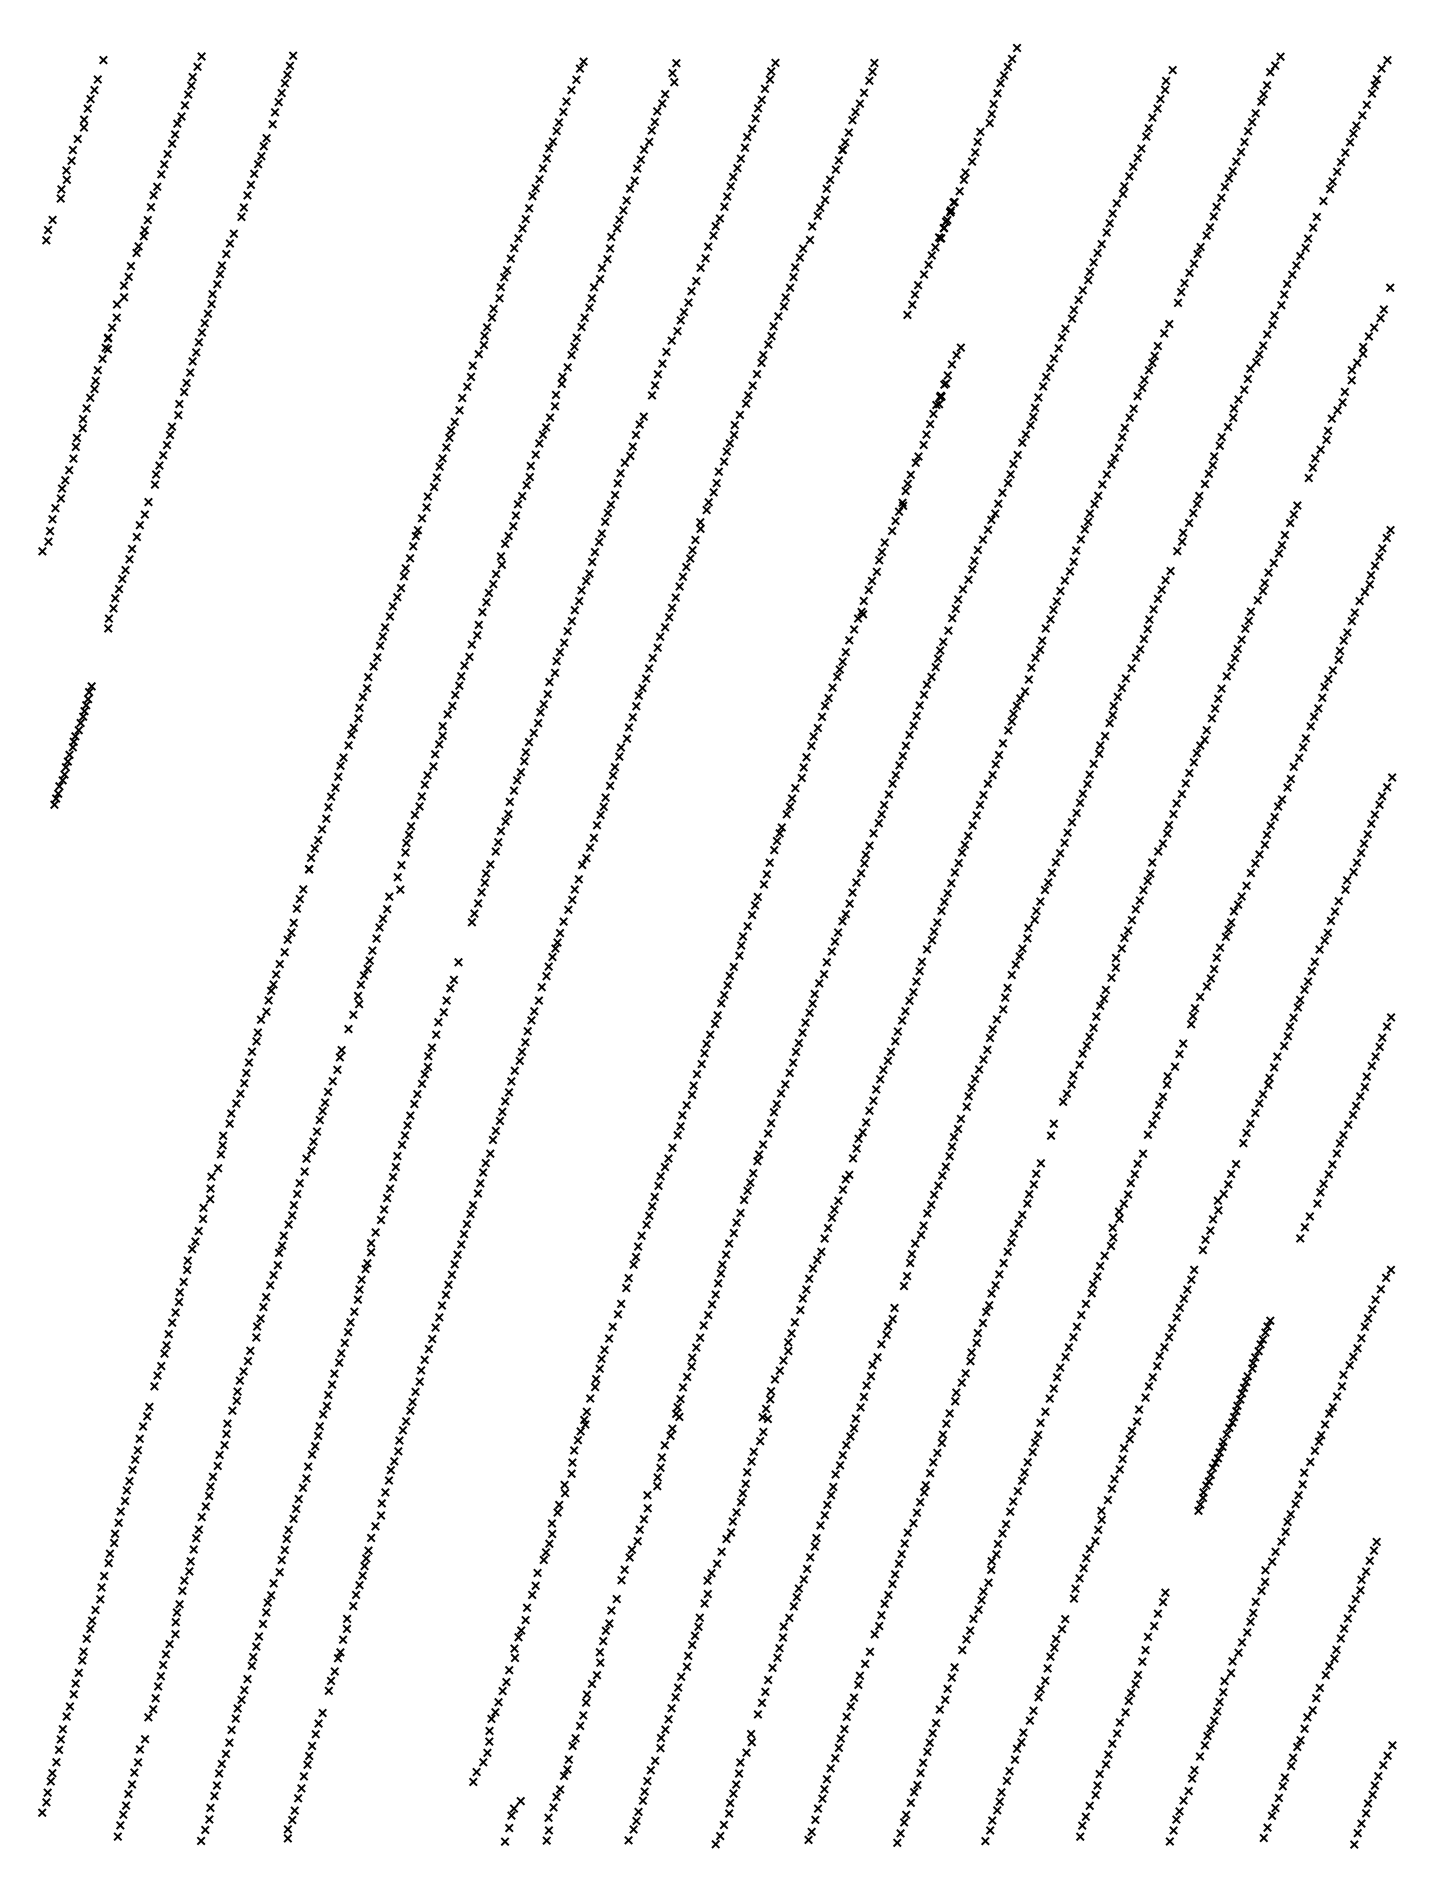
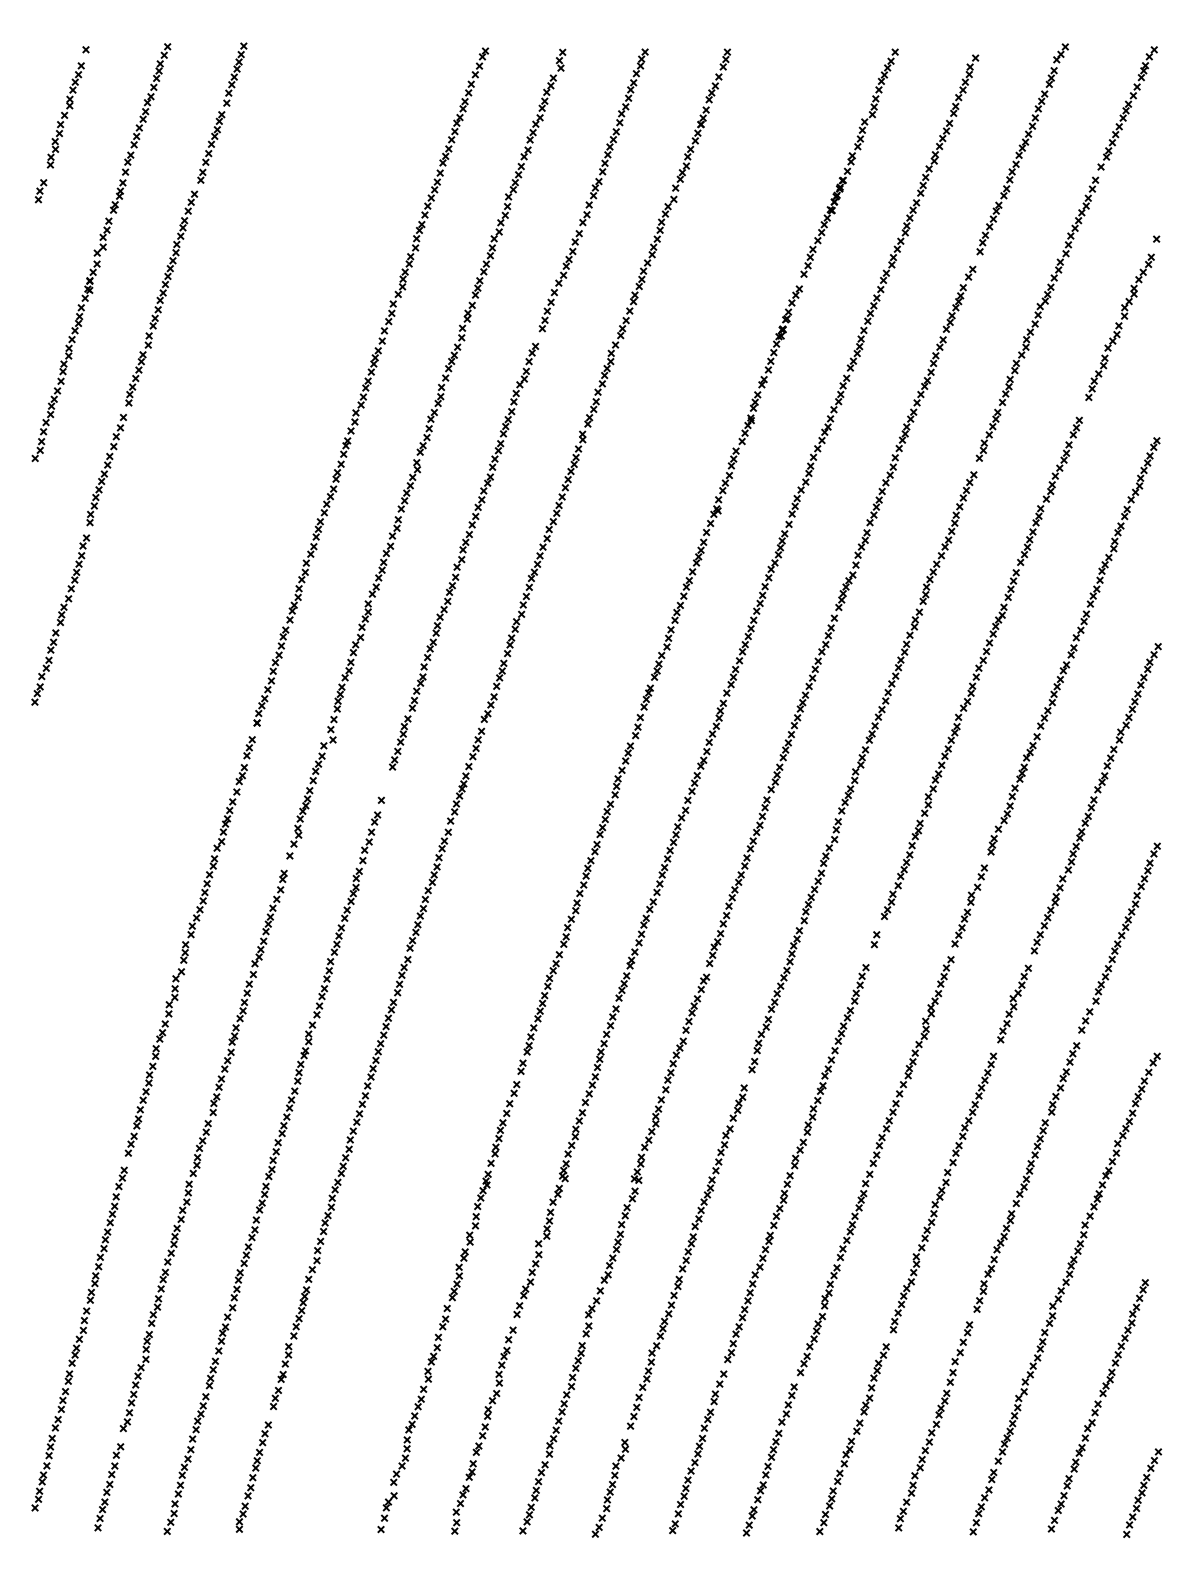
part: (961, 181) -> (849, 163), moved
part: (72, 745) -> (60, 620), size x1.67
part: (1234, 1415) -> (1027, 1177), size x1.67
part: (512, 1821) -> (387, 1512), moved

